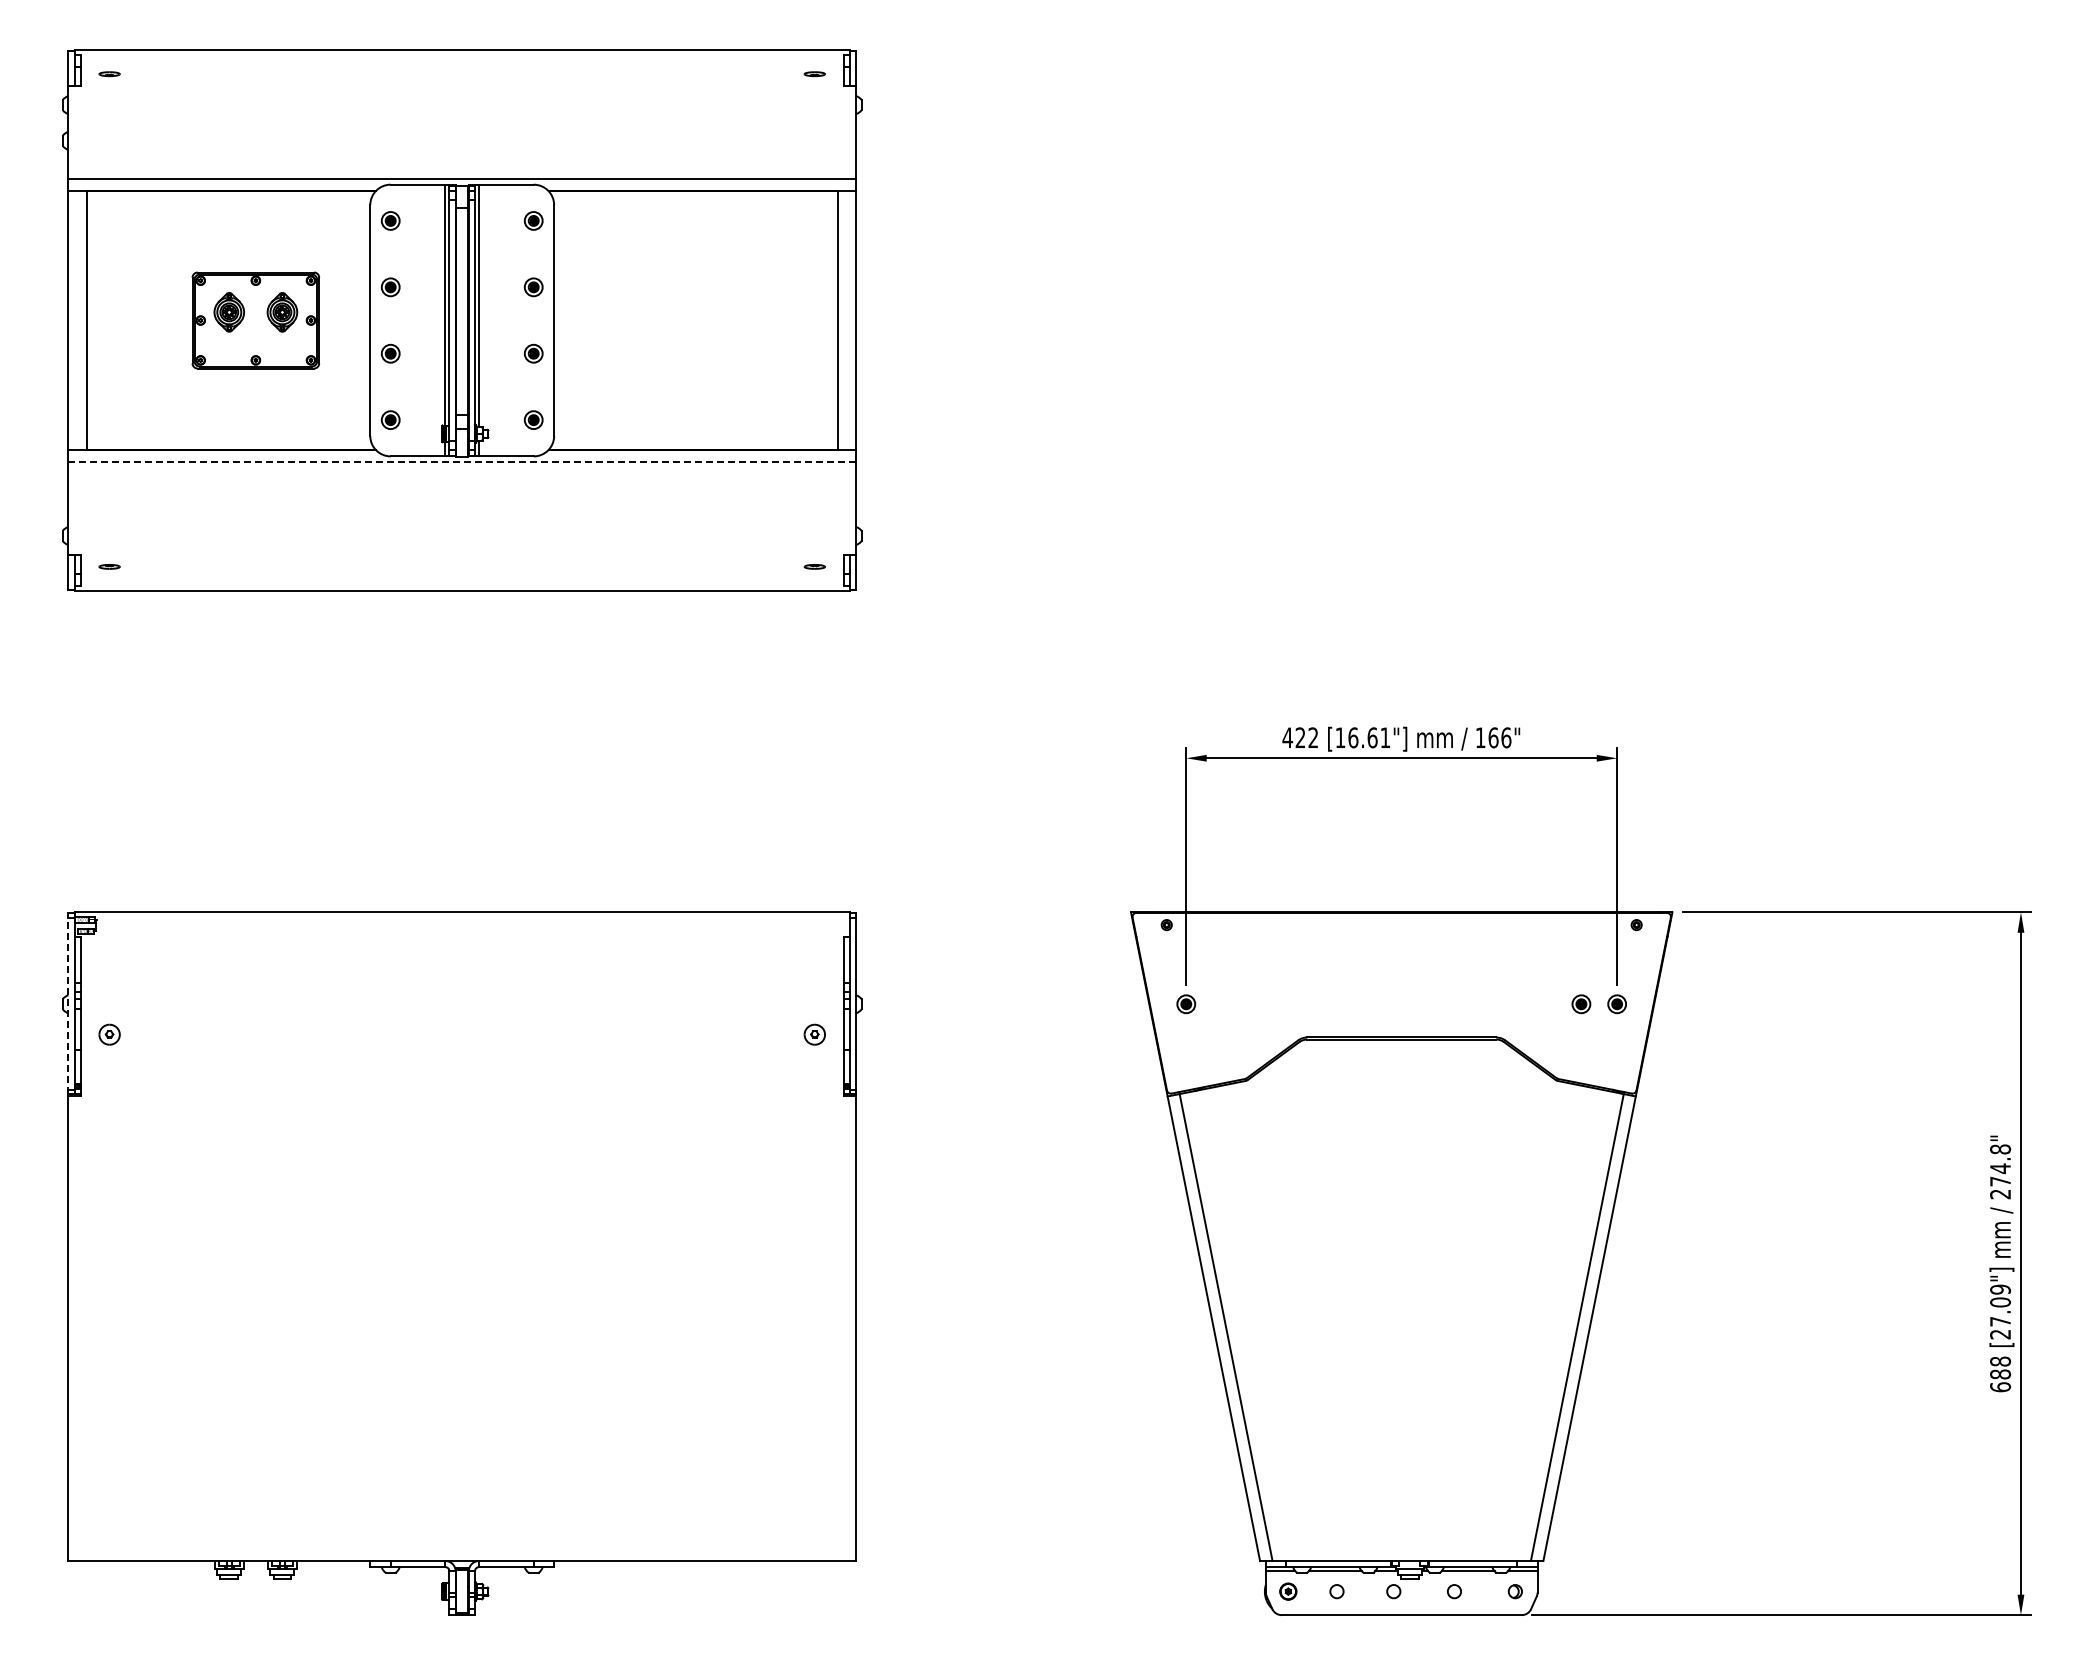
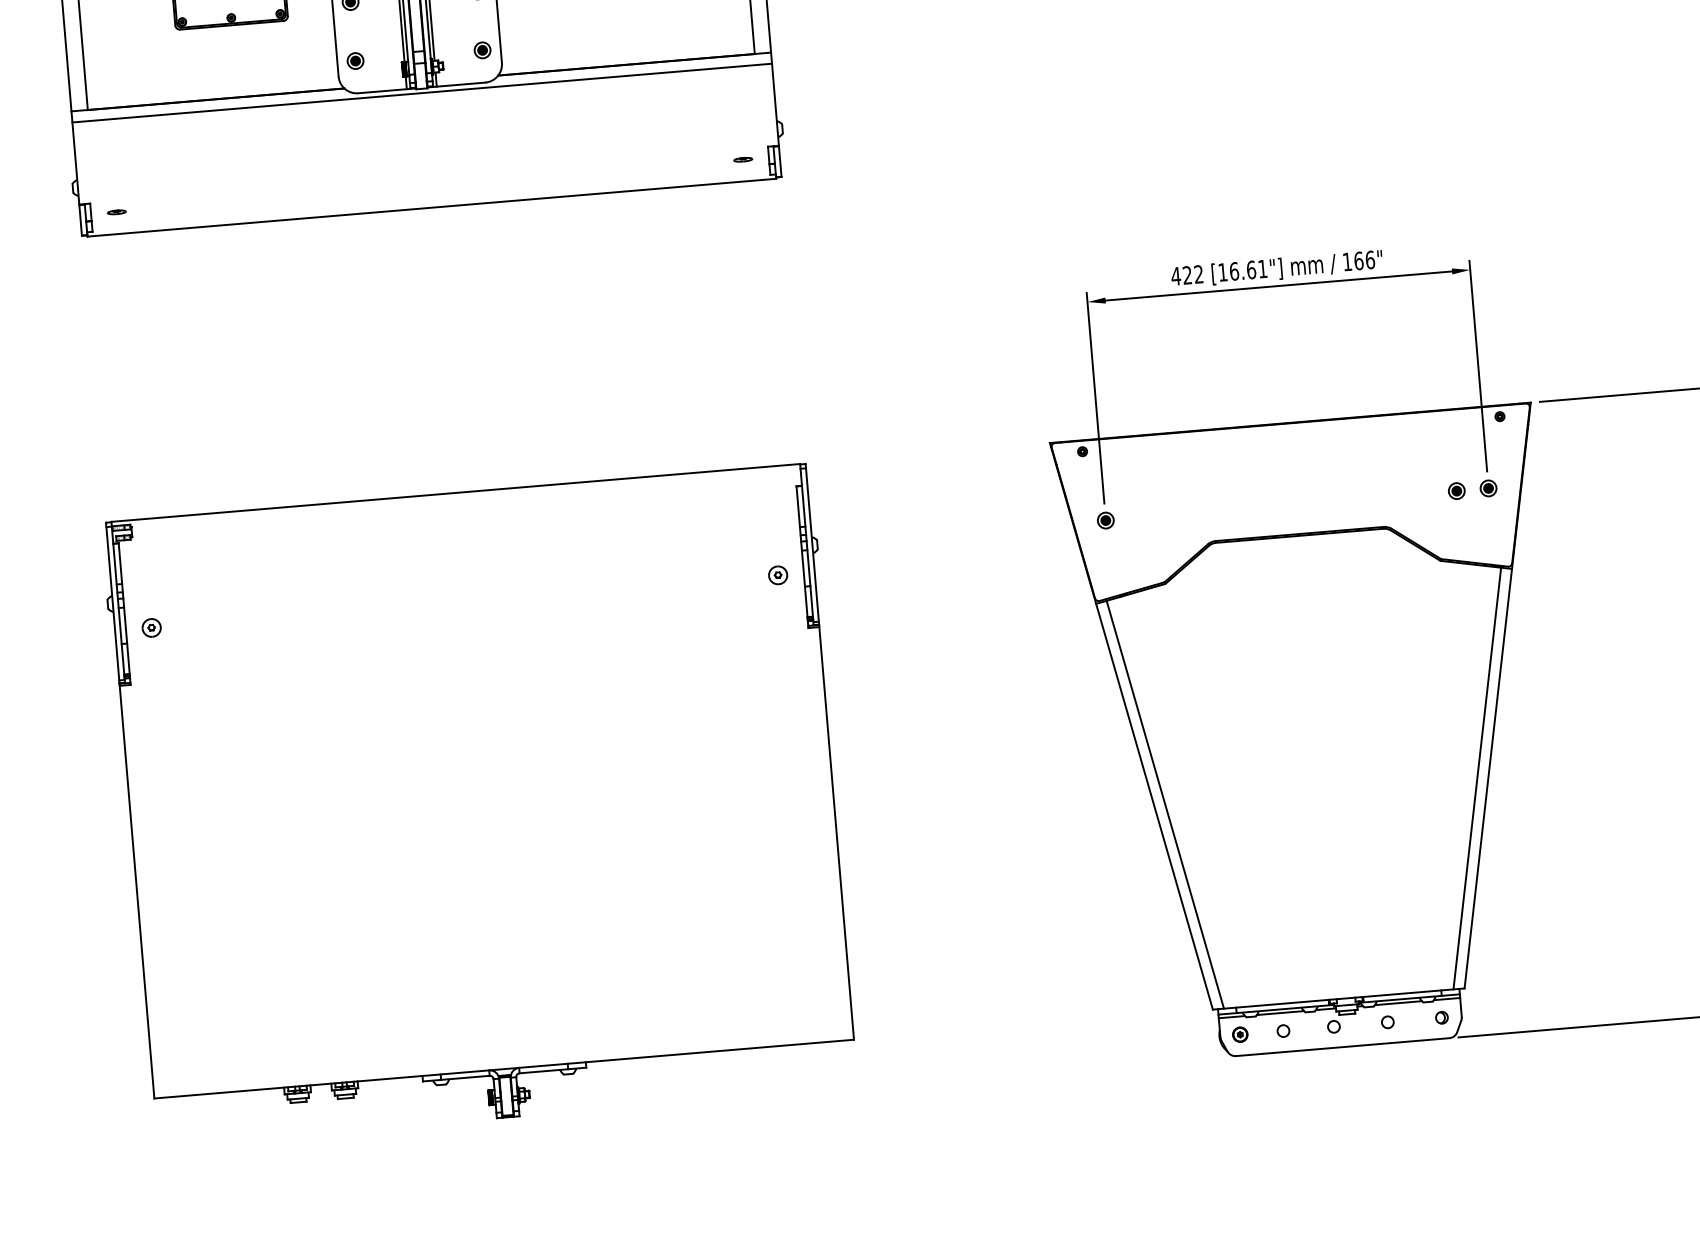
line: (462, 462) -> (422, 93), dashed -> solid
line: (68, 1002) -> (112, 602), dashed -> solid

